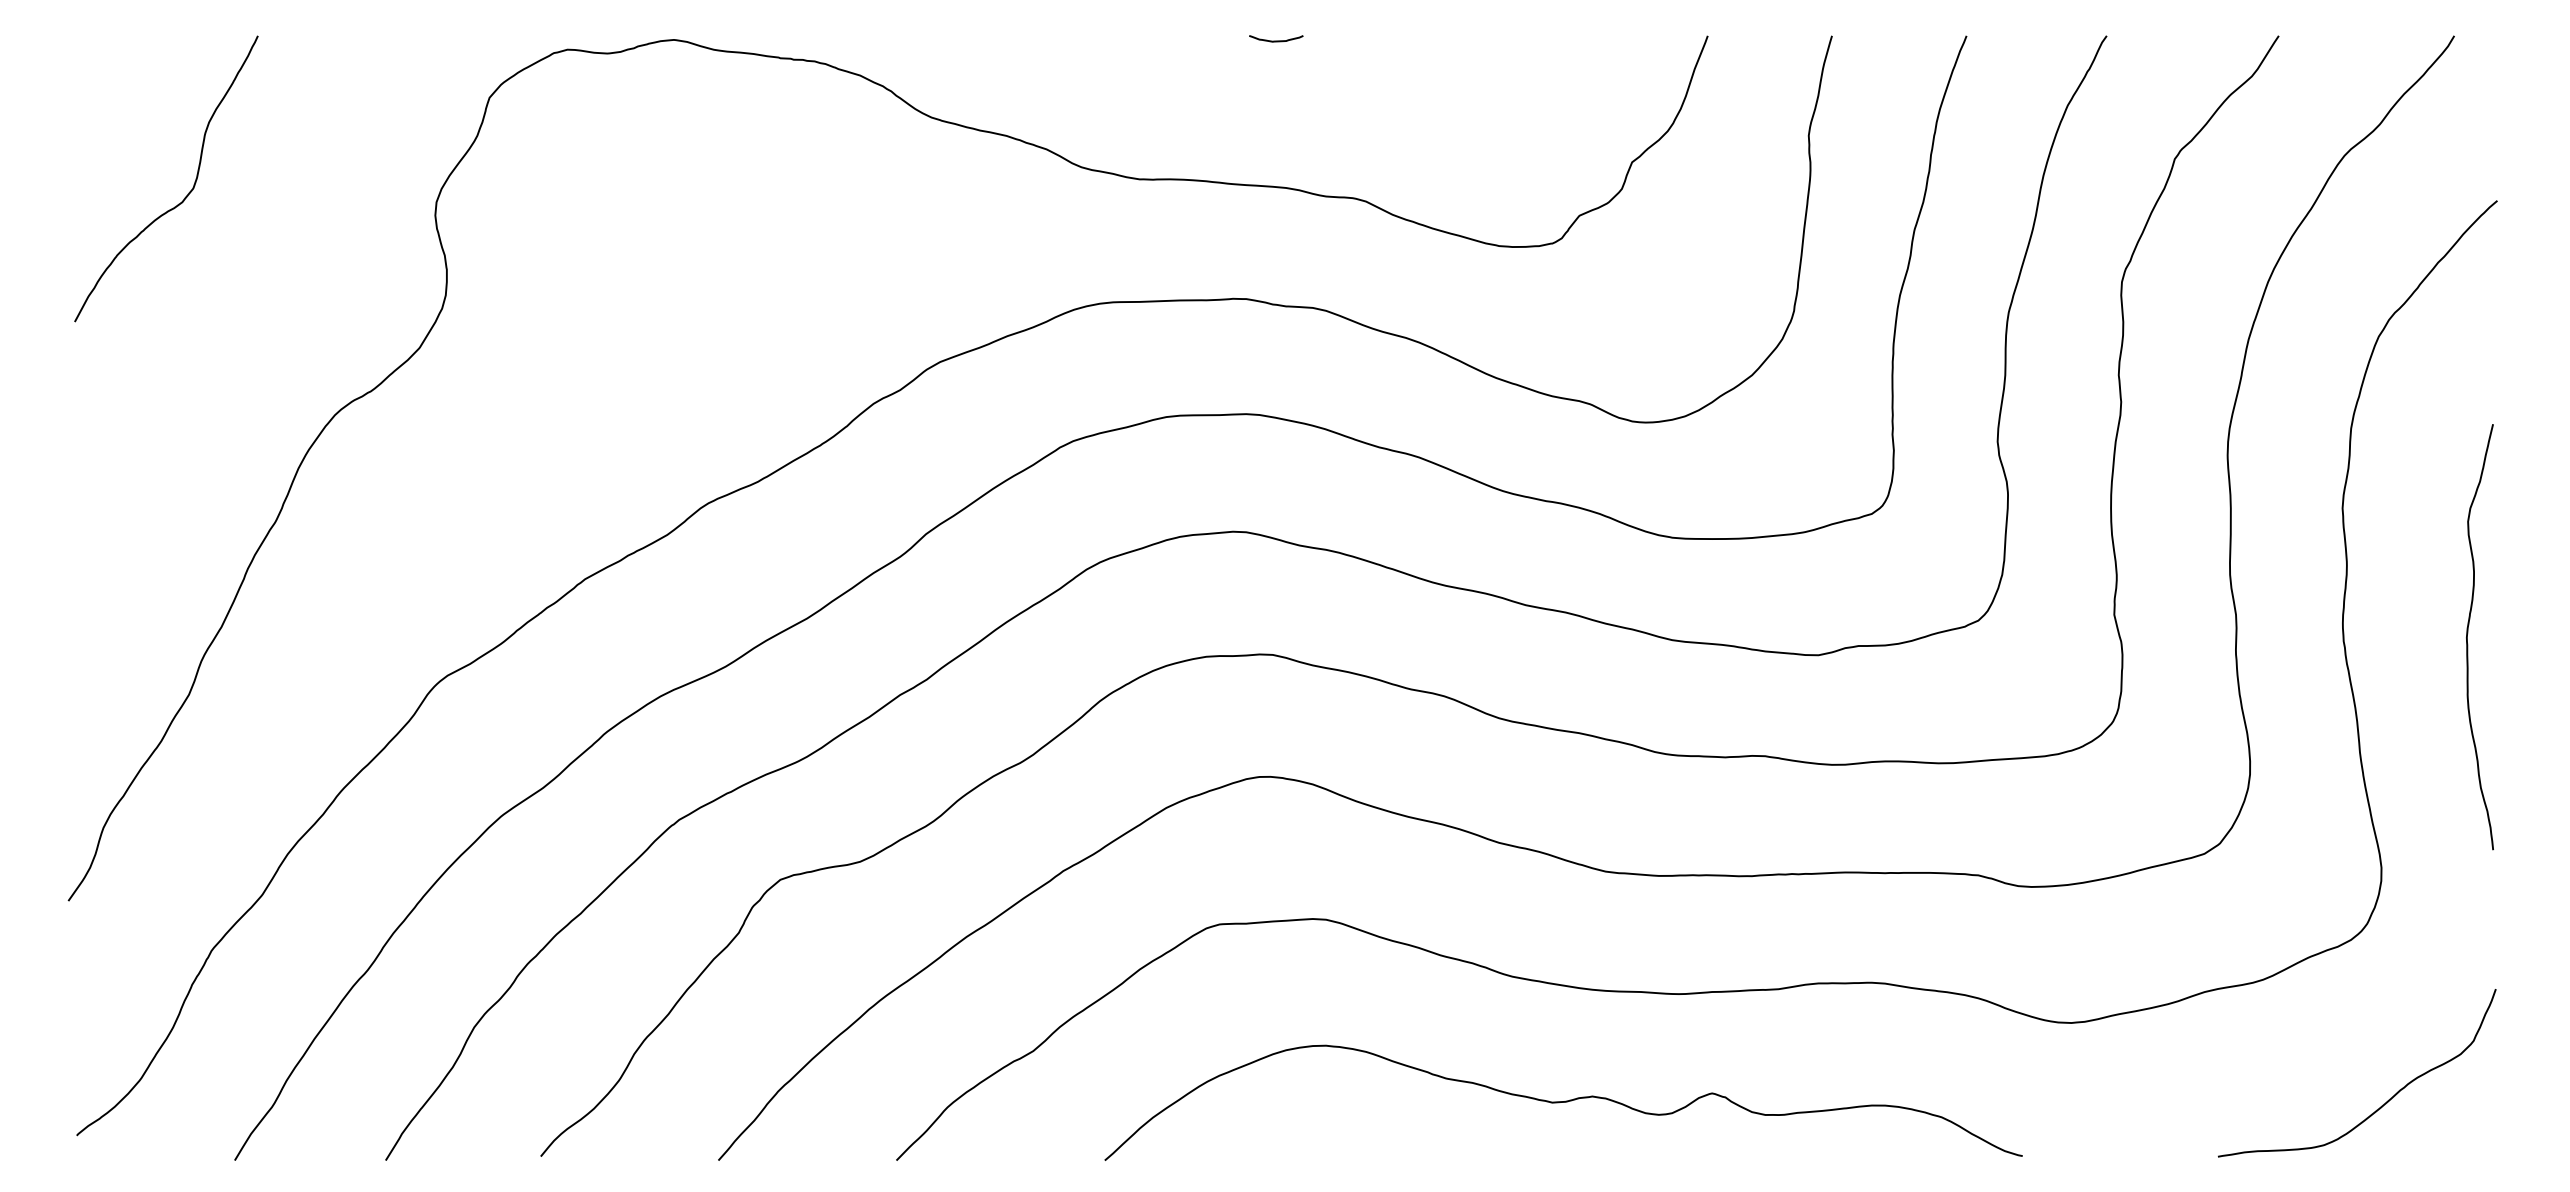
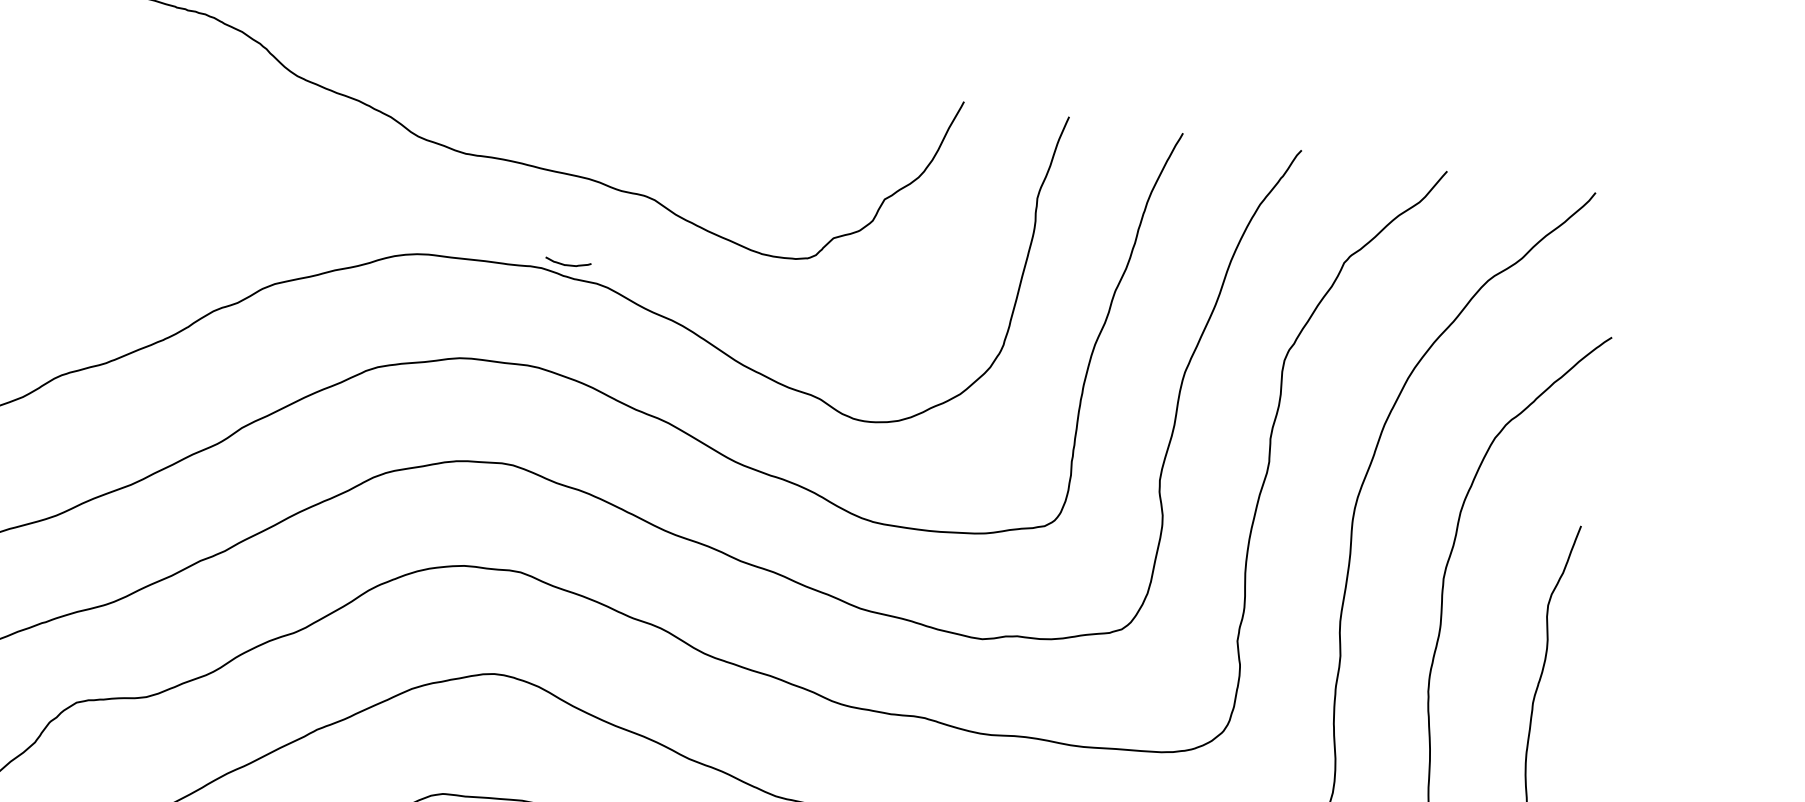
curve: (1276, 40) -> (568, 264), moved

